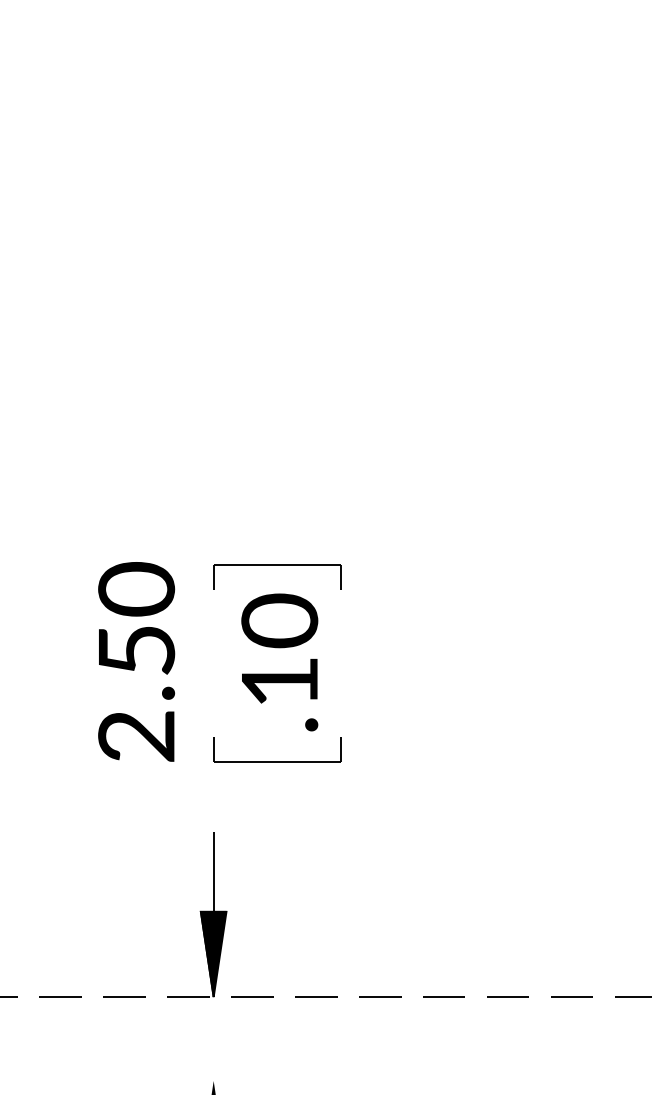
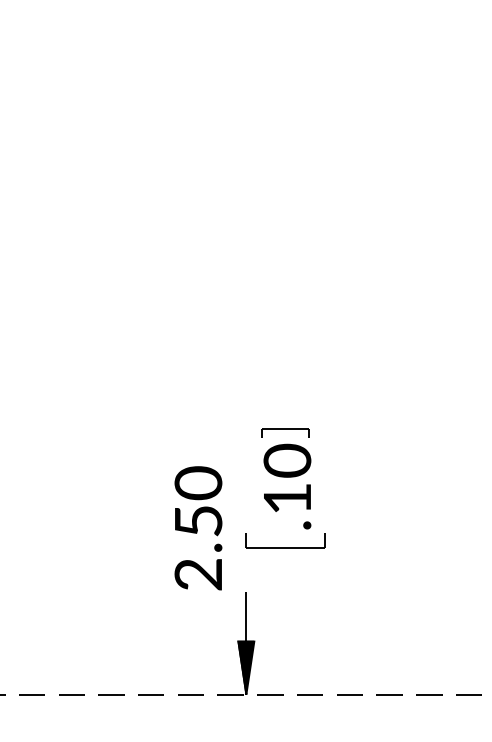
part: (276, 575) -> (285, 432), size x0.6
text: (136, 662) -> (198, 528), moved

